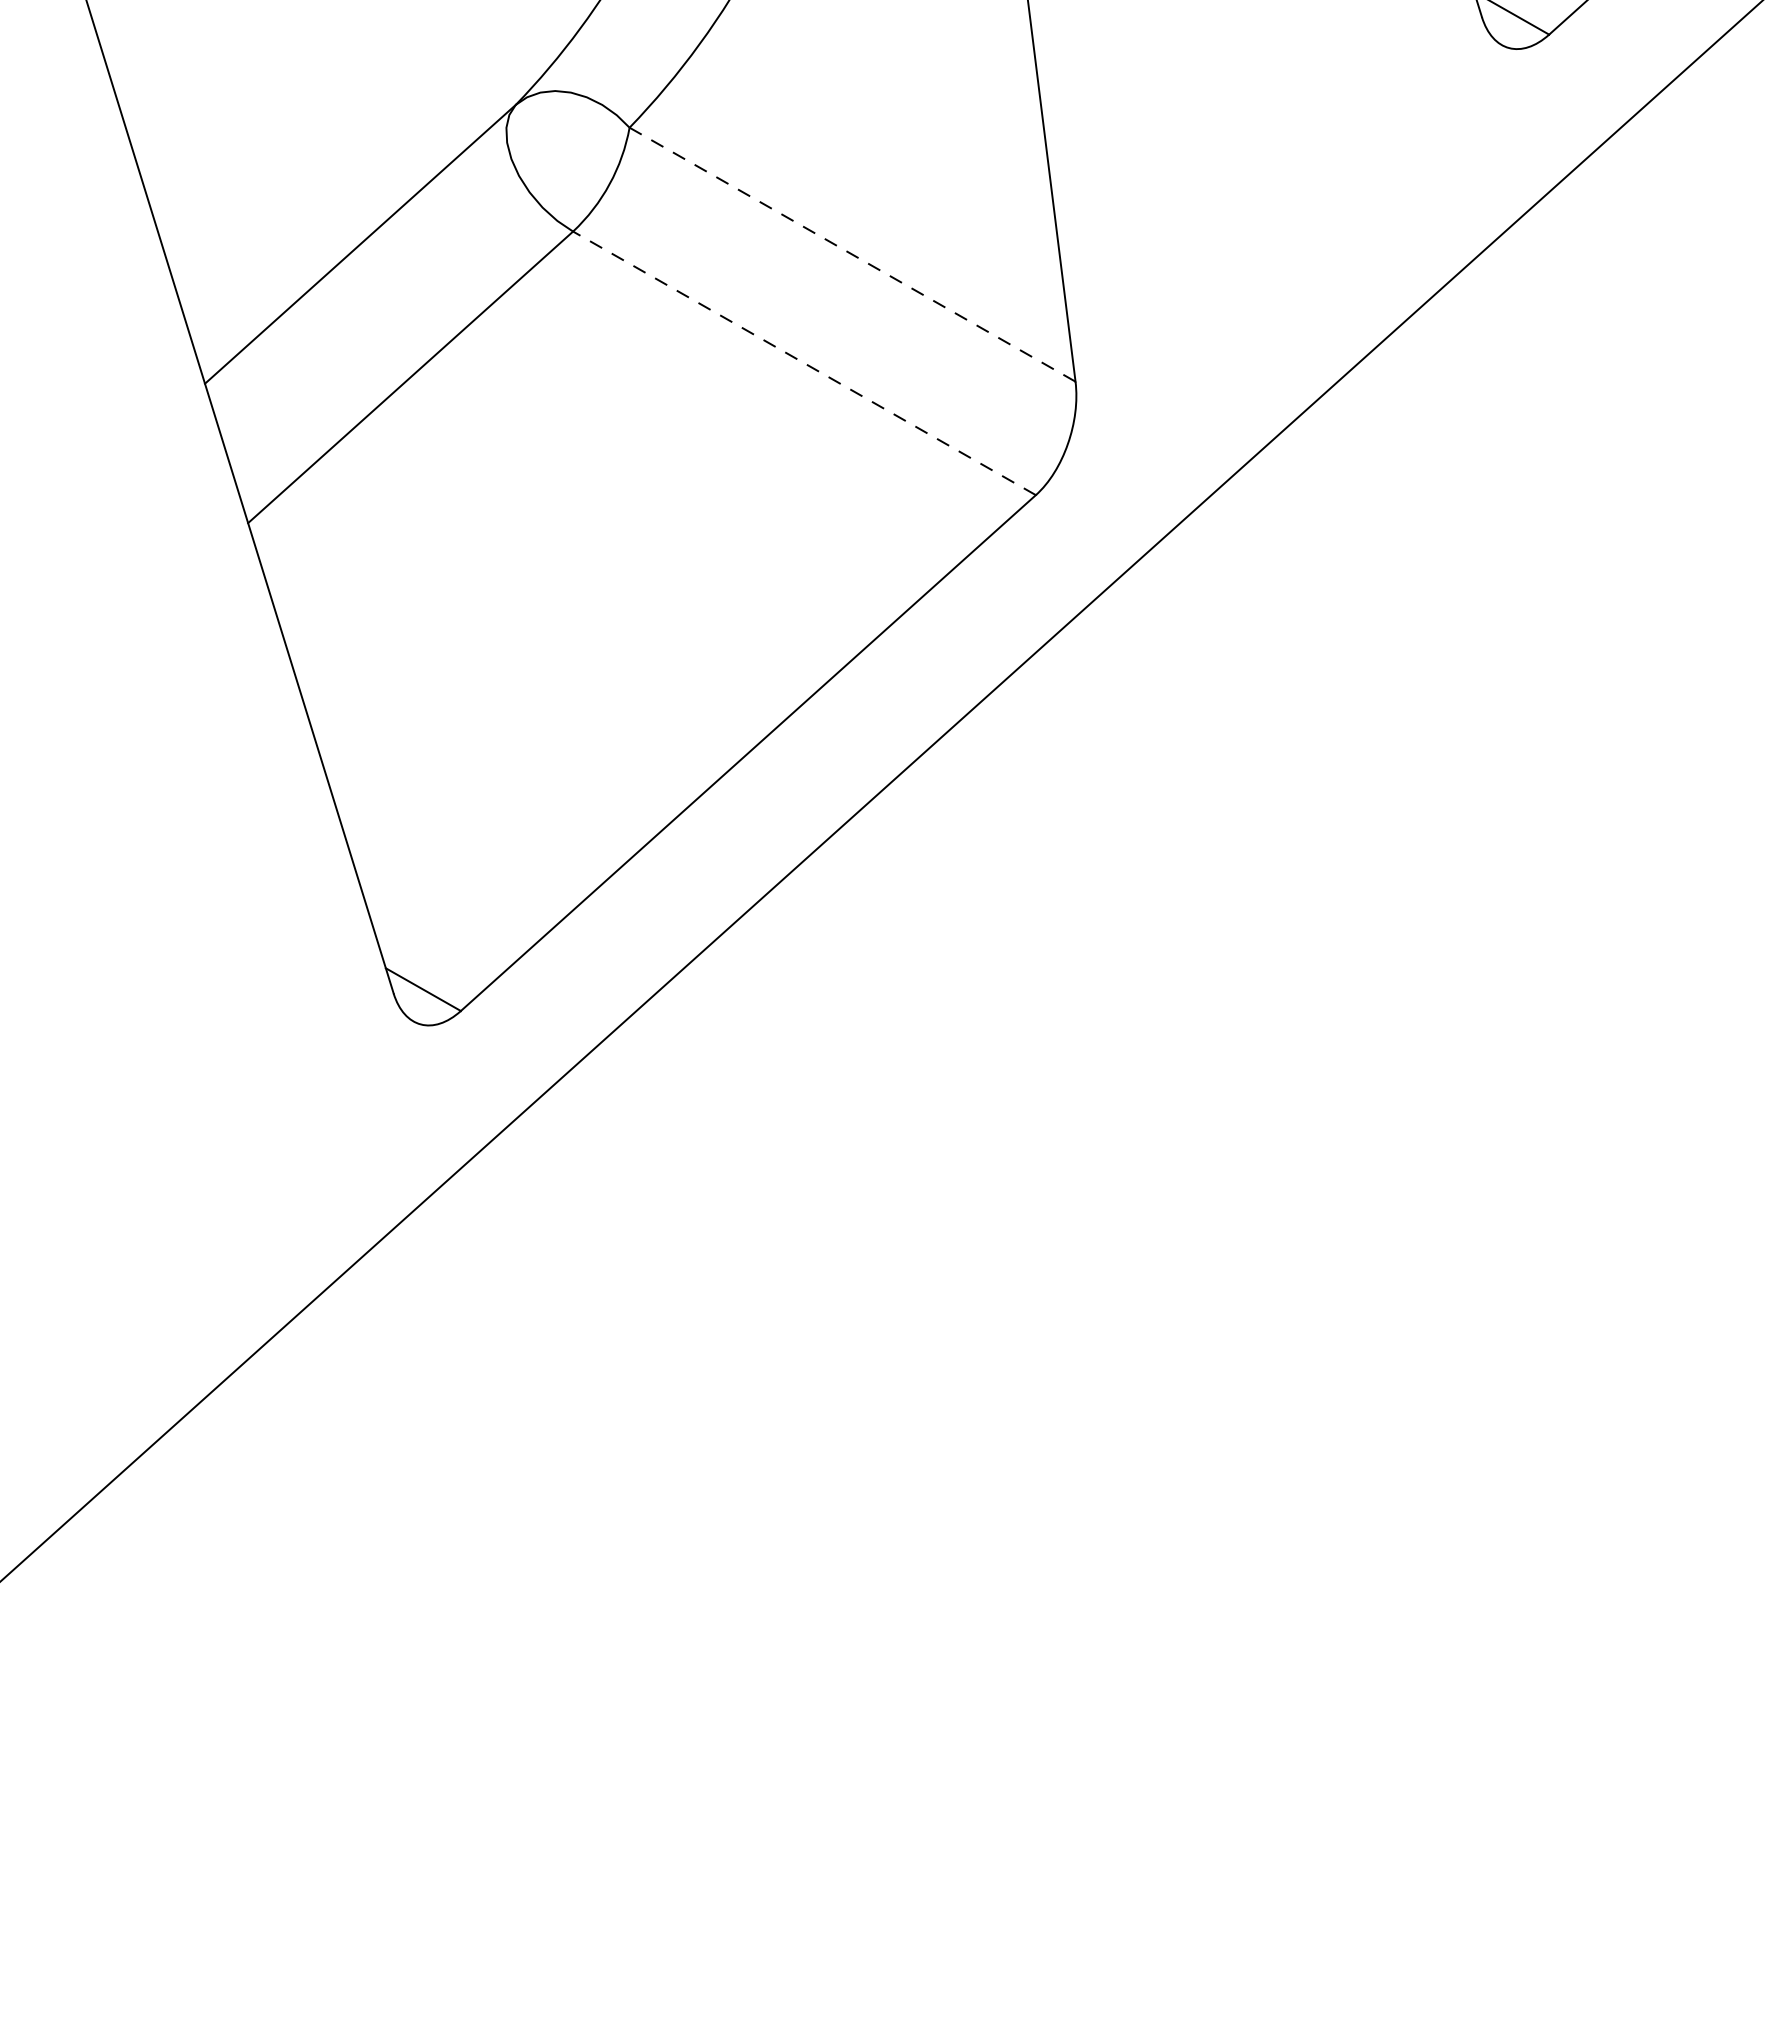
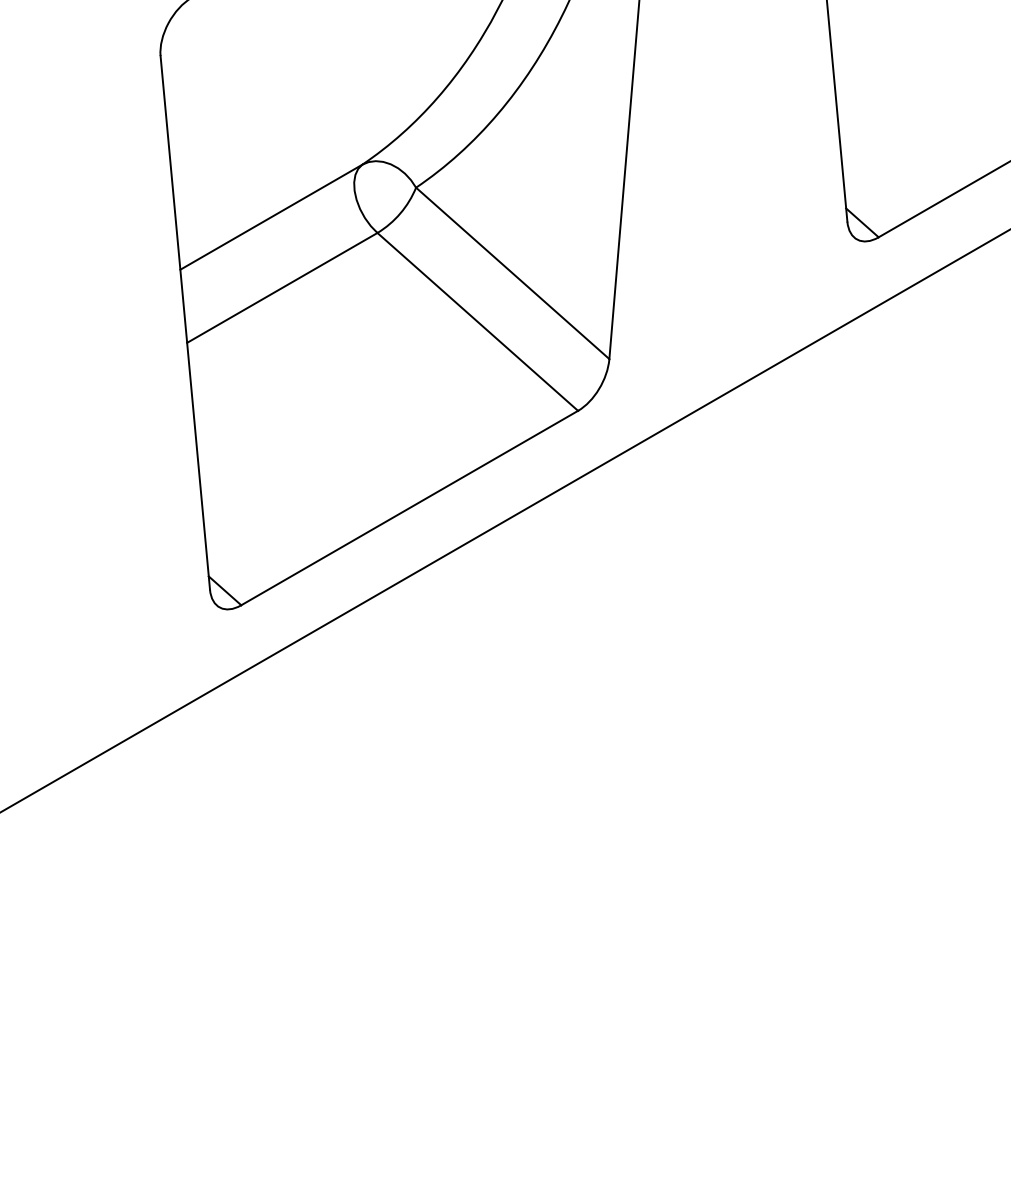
line: (854, 254) -> (513, 273), dashed -> solid
line: (803, 362) -> (477, 321), dashed -> solid

